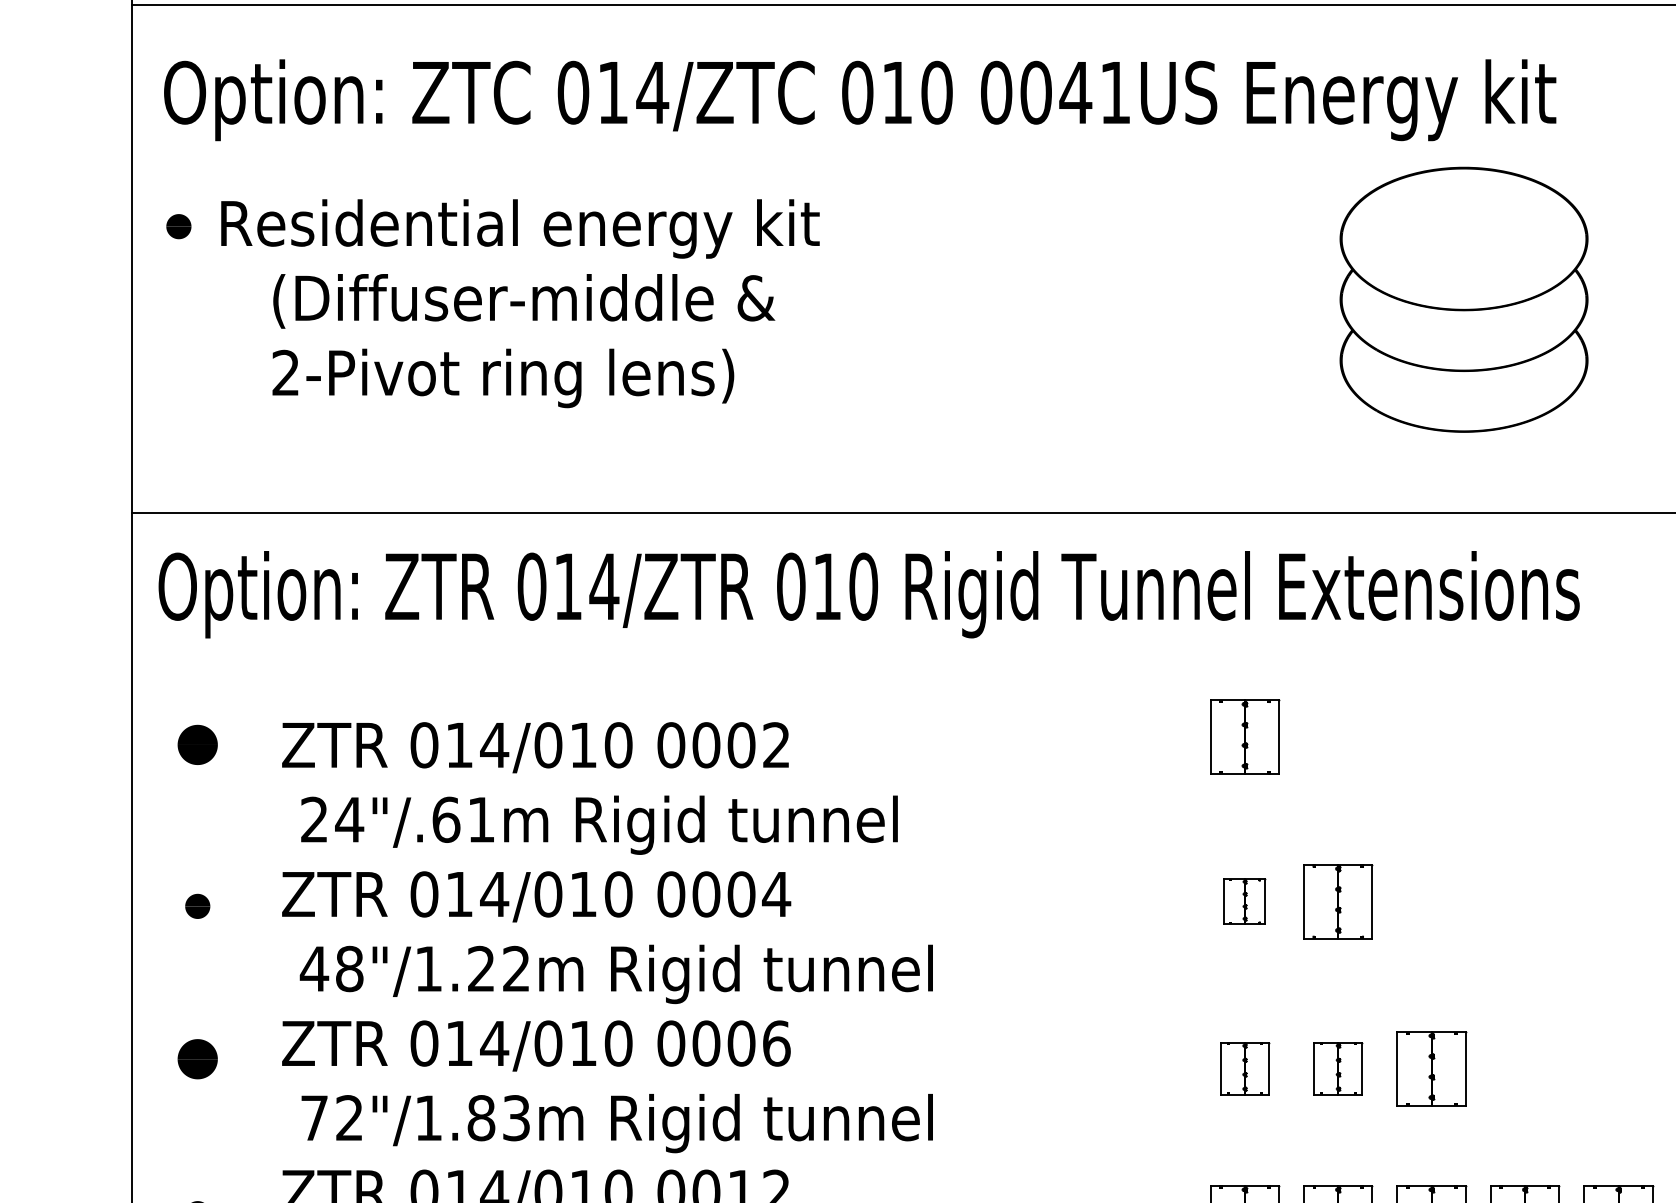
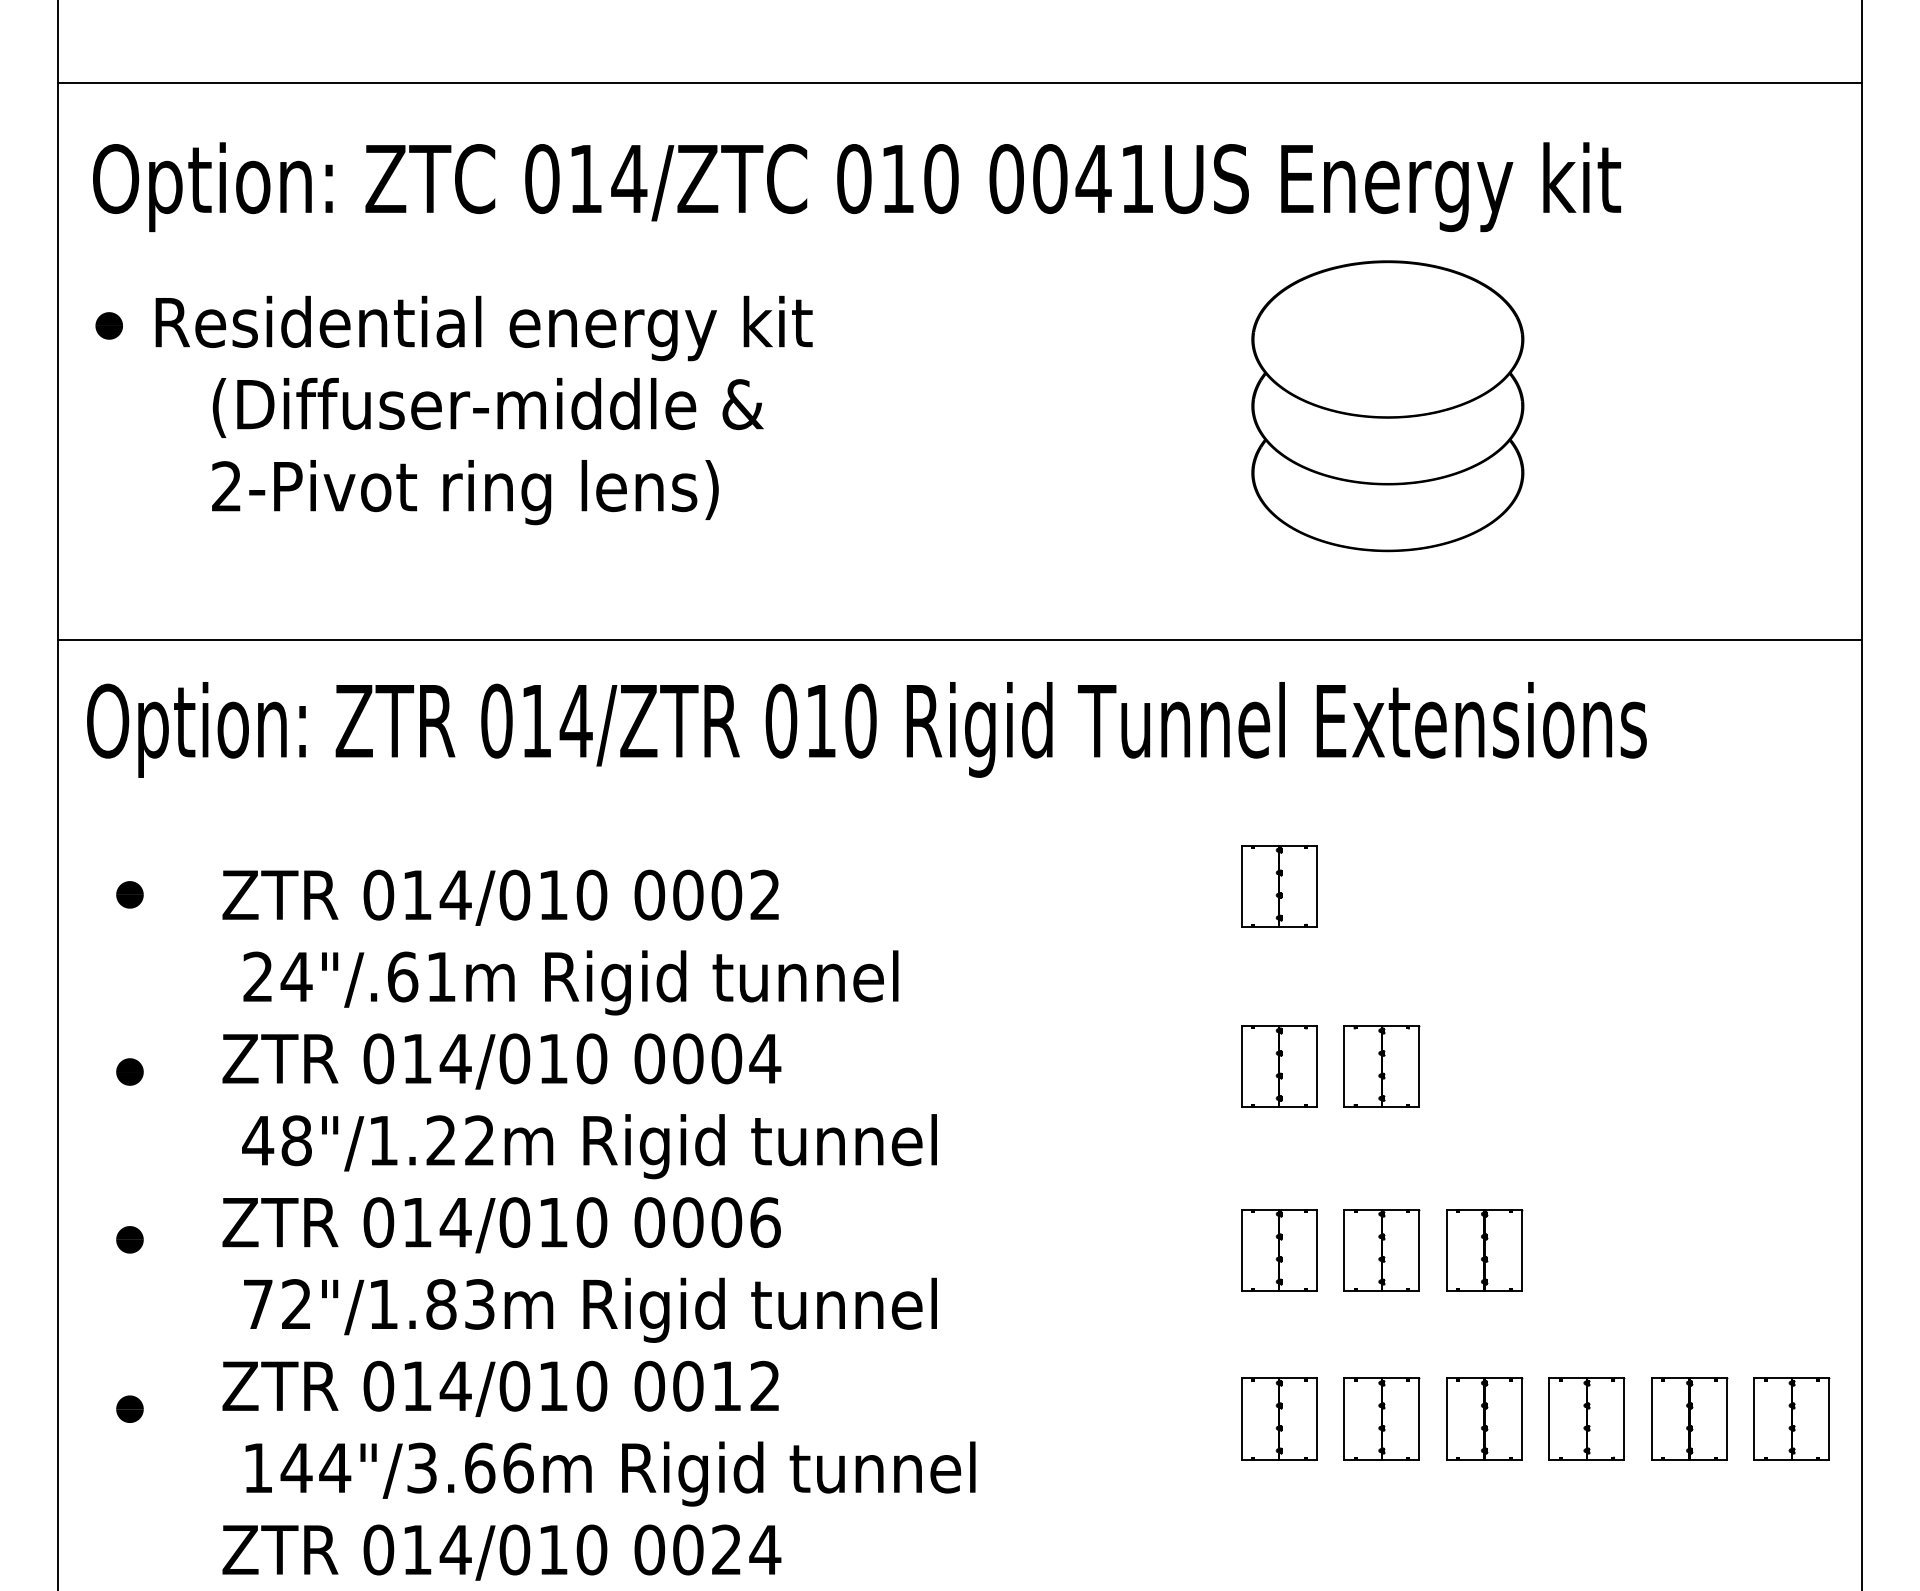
part: (1463, 300) -> (1387, 406), moved
part: (197, 744) -> (129, 894), size x0.62
part: (1245, 901) -> (1279, 1066), size x1.67
part: (197, 1058) -> (129, 1239), size x0.62
part: (1245, 1069) -> (1279, 1250), size x1.43
part: (1338, 1069) -> (1381, 1250), size x1.43

